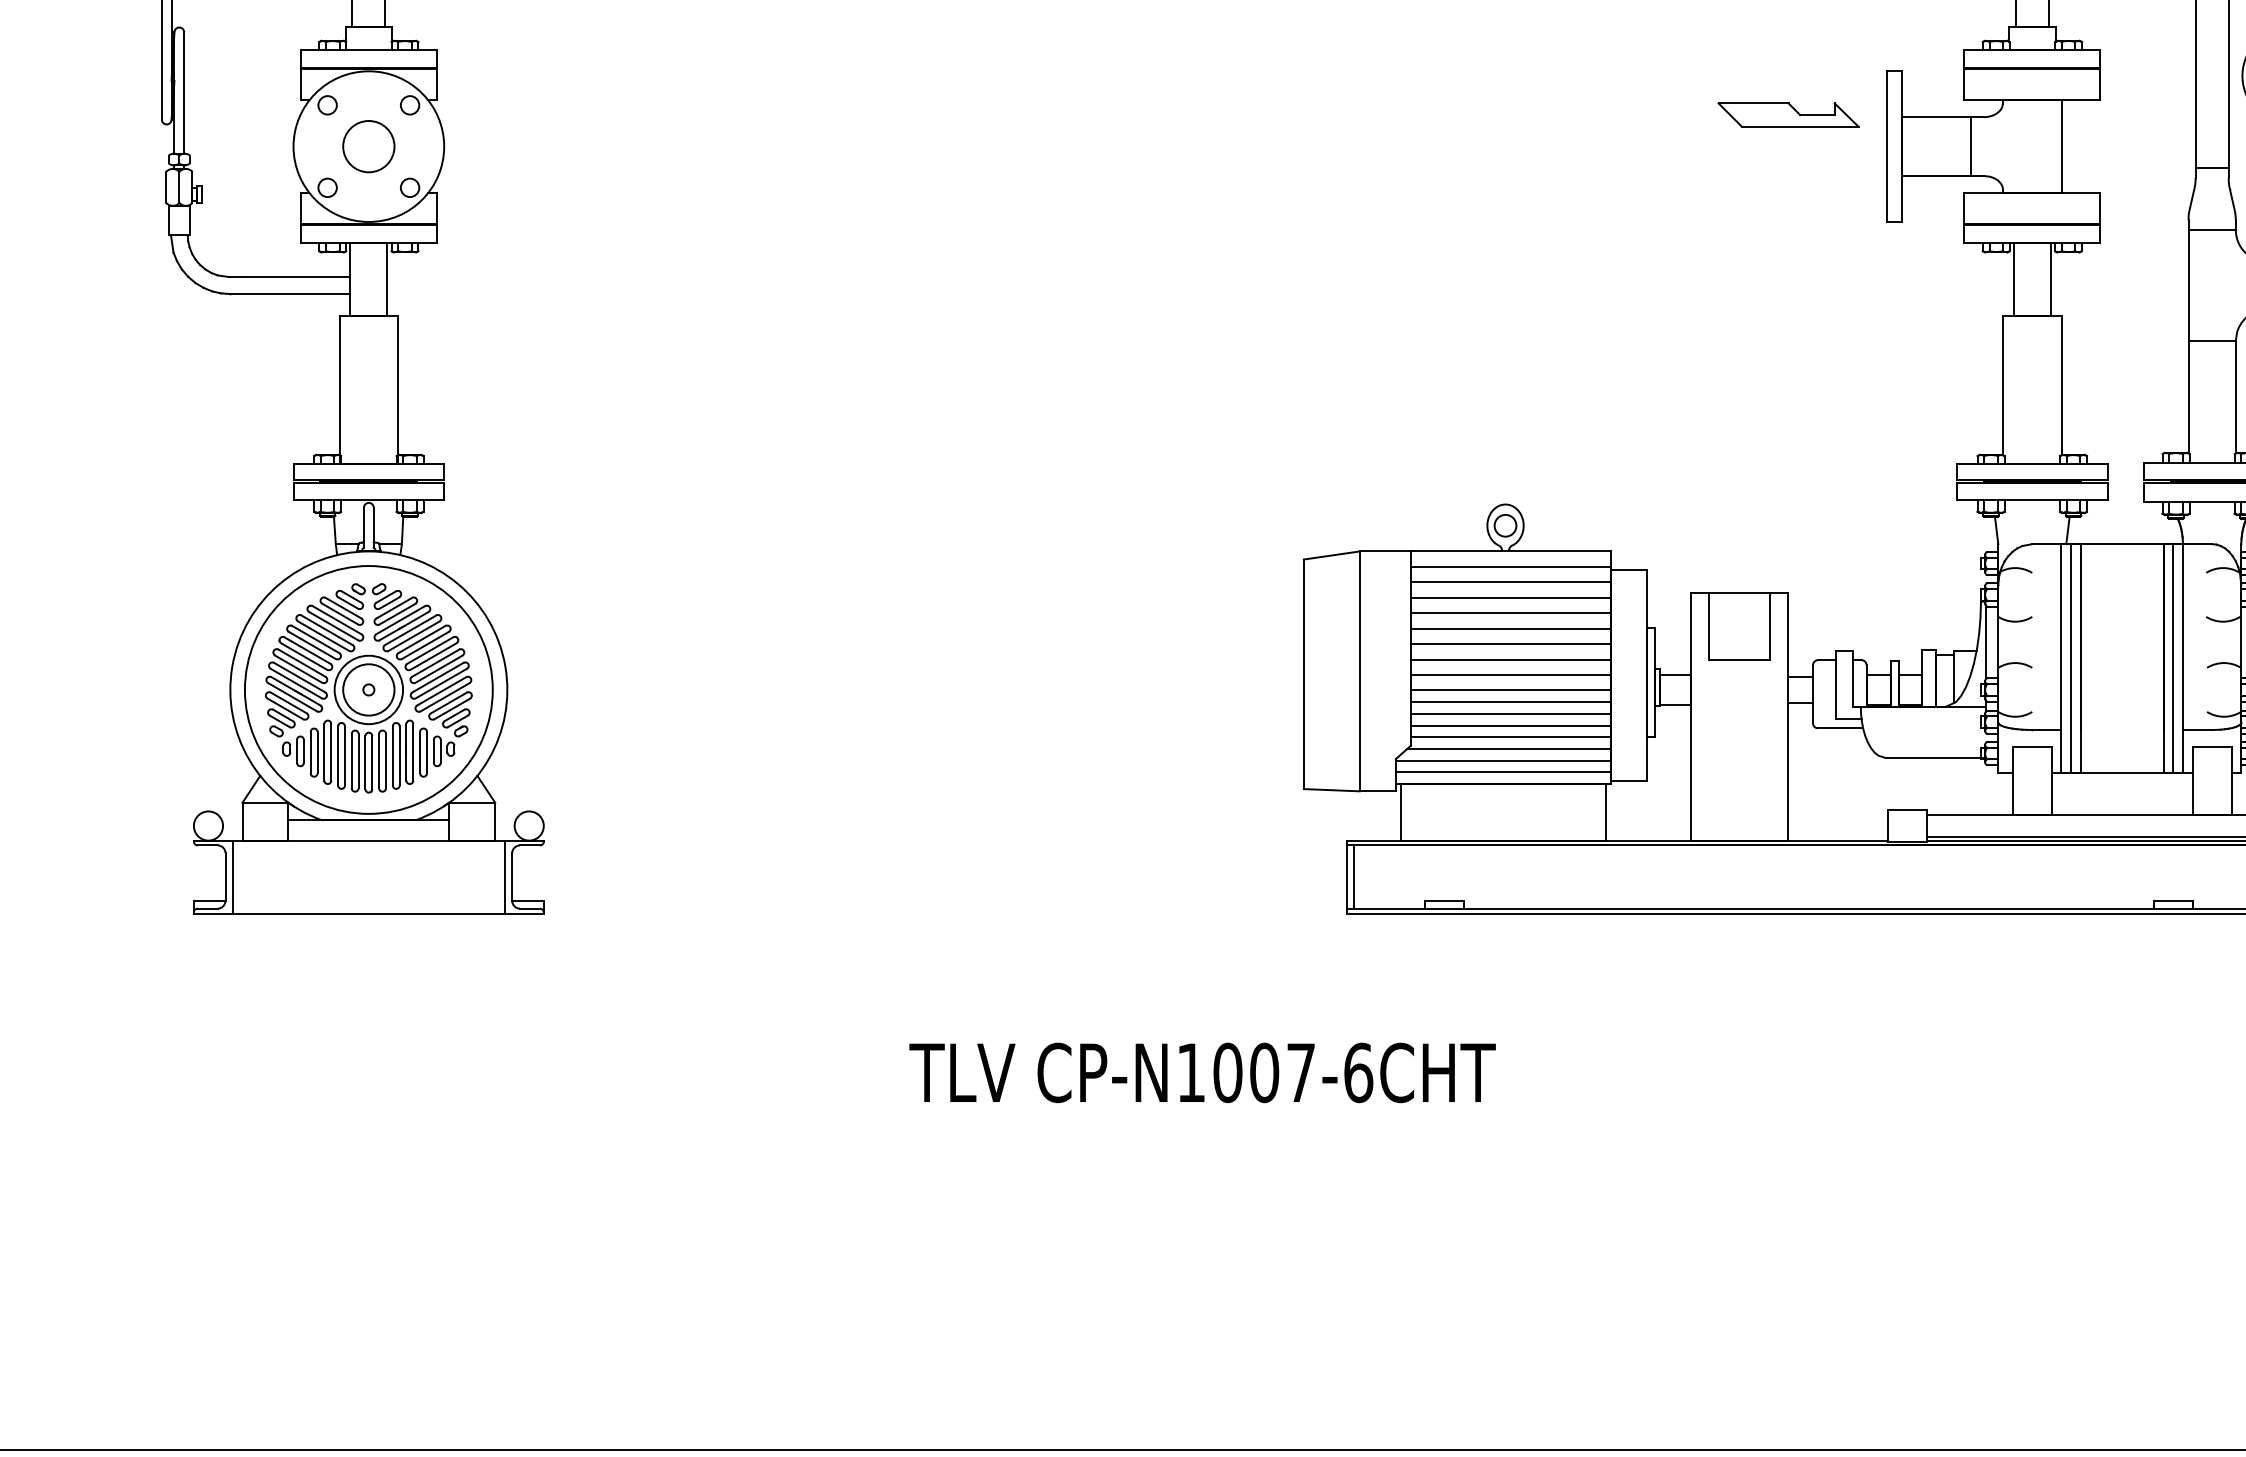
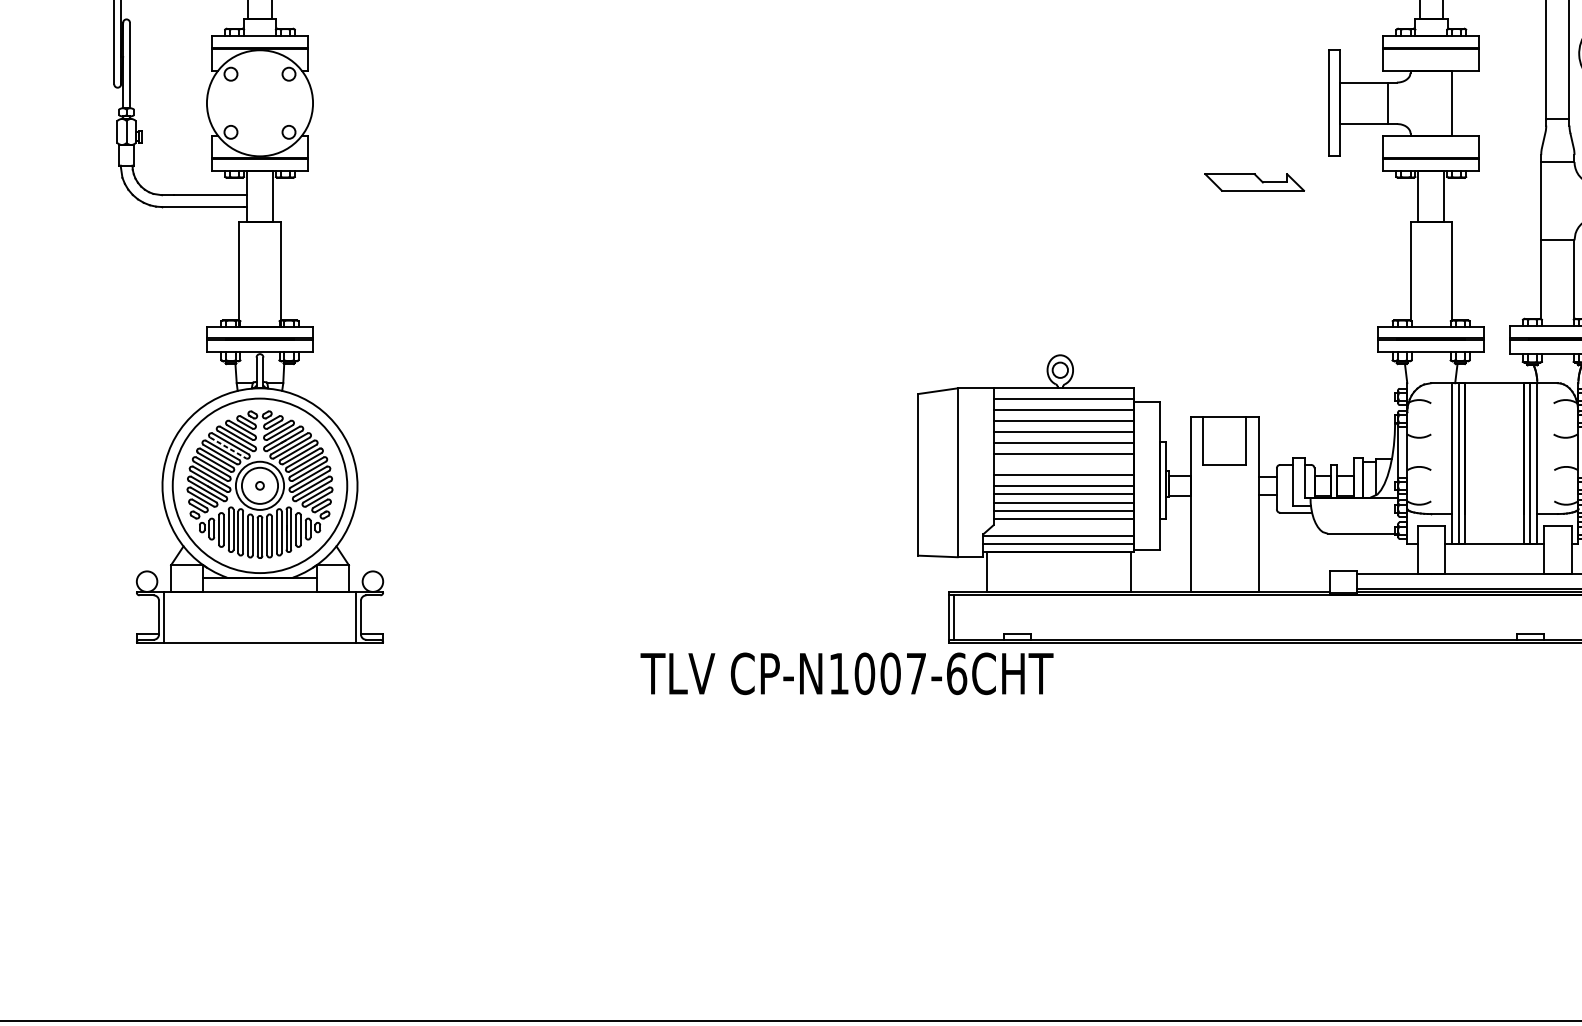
part: (1788, 114) -> (1254, 182), moved
circle: (368, 146) -> (259, 103), removed
line: (323, 636) -> (228, 448), solid -> dashed
line: (1510, 659) -> (1063, 464), removed
line: (1508, 748) -> (1062, 527), removed
text: (1202, 1072) -> (846, 673), moved

